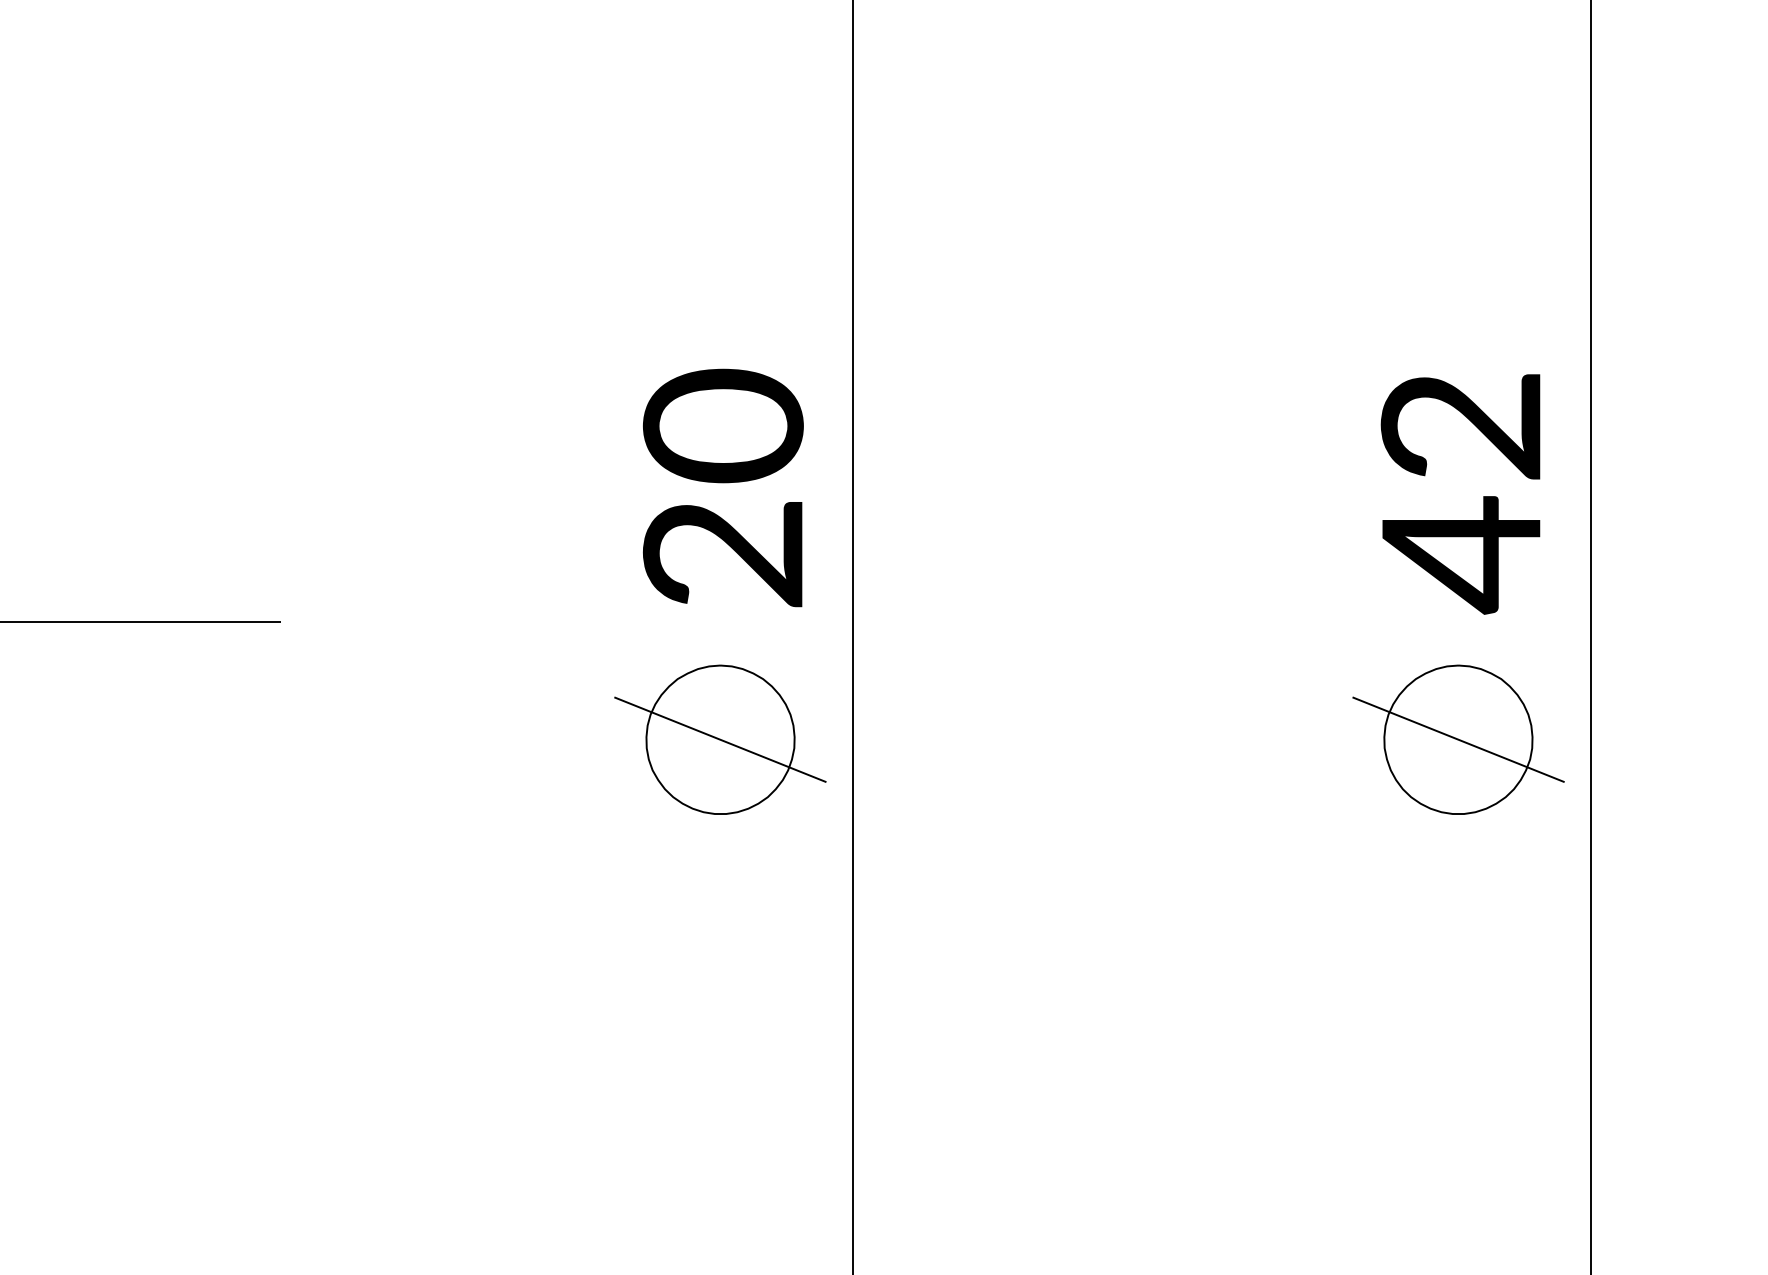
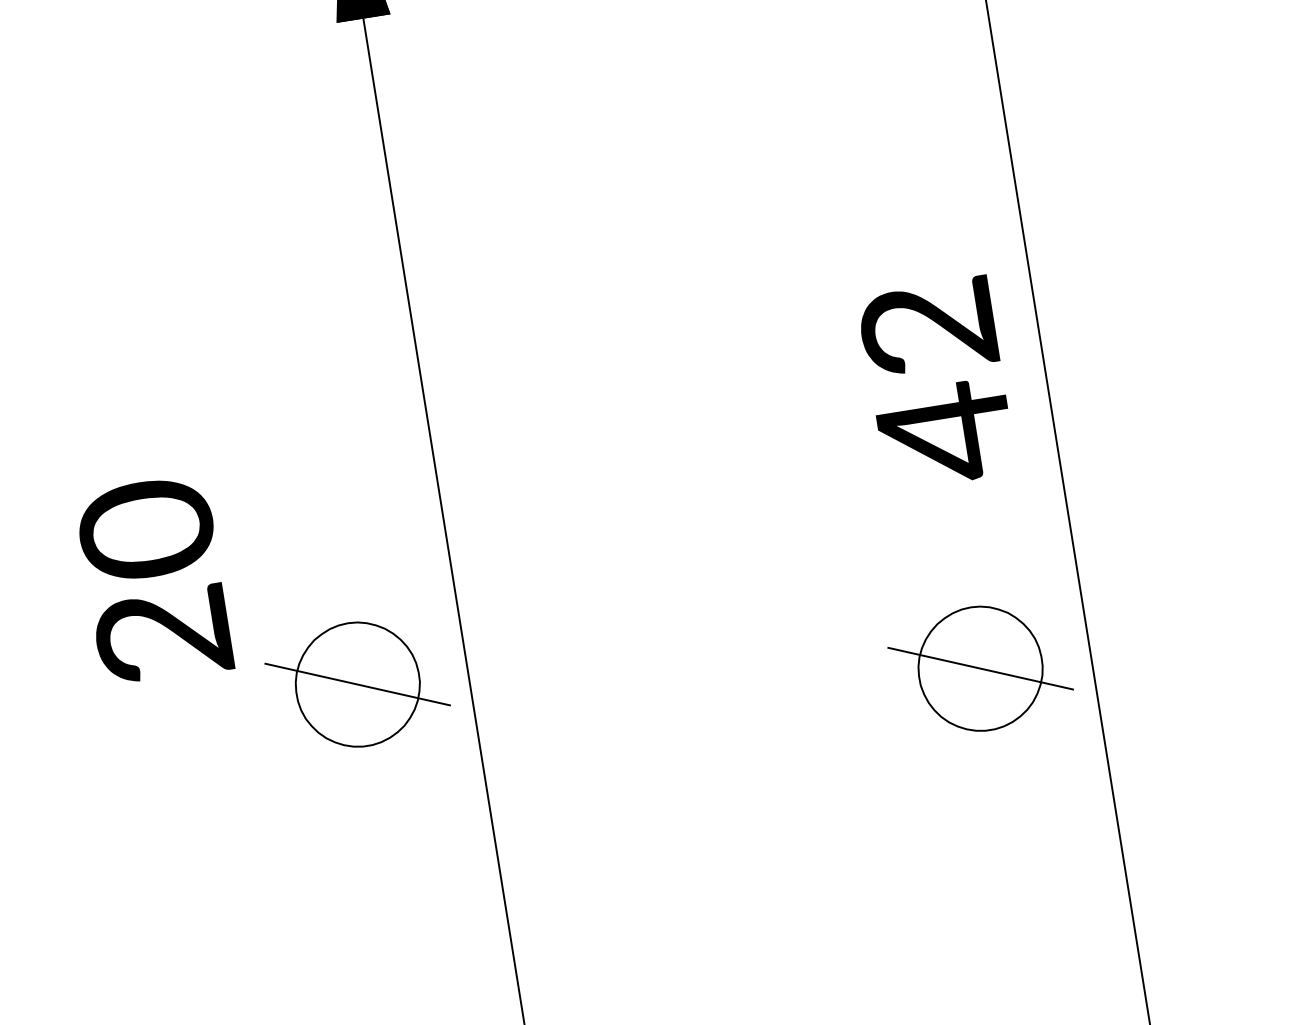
text: (723, 487) -> (154, 580), moved
part: (1458, 739) -> (980, 668), moved

